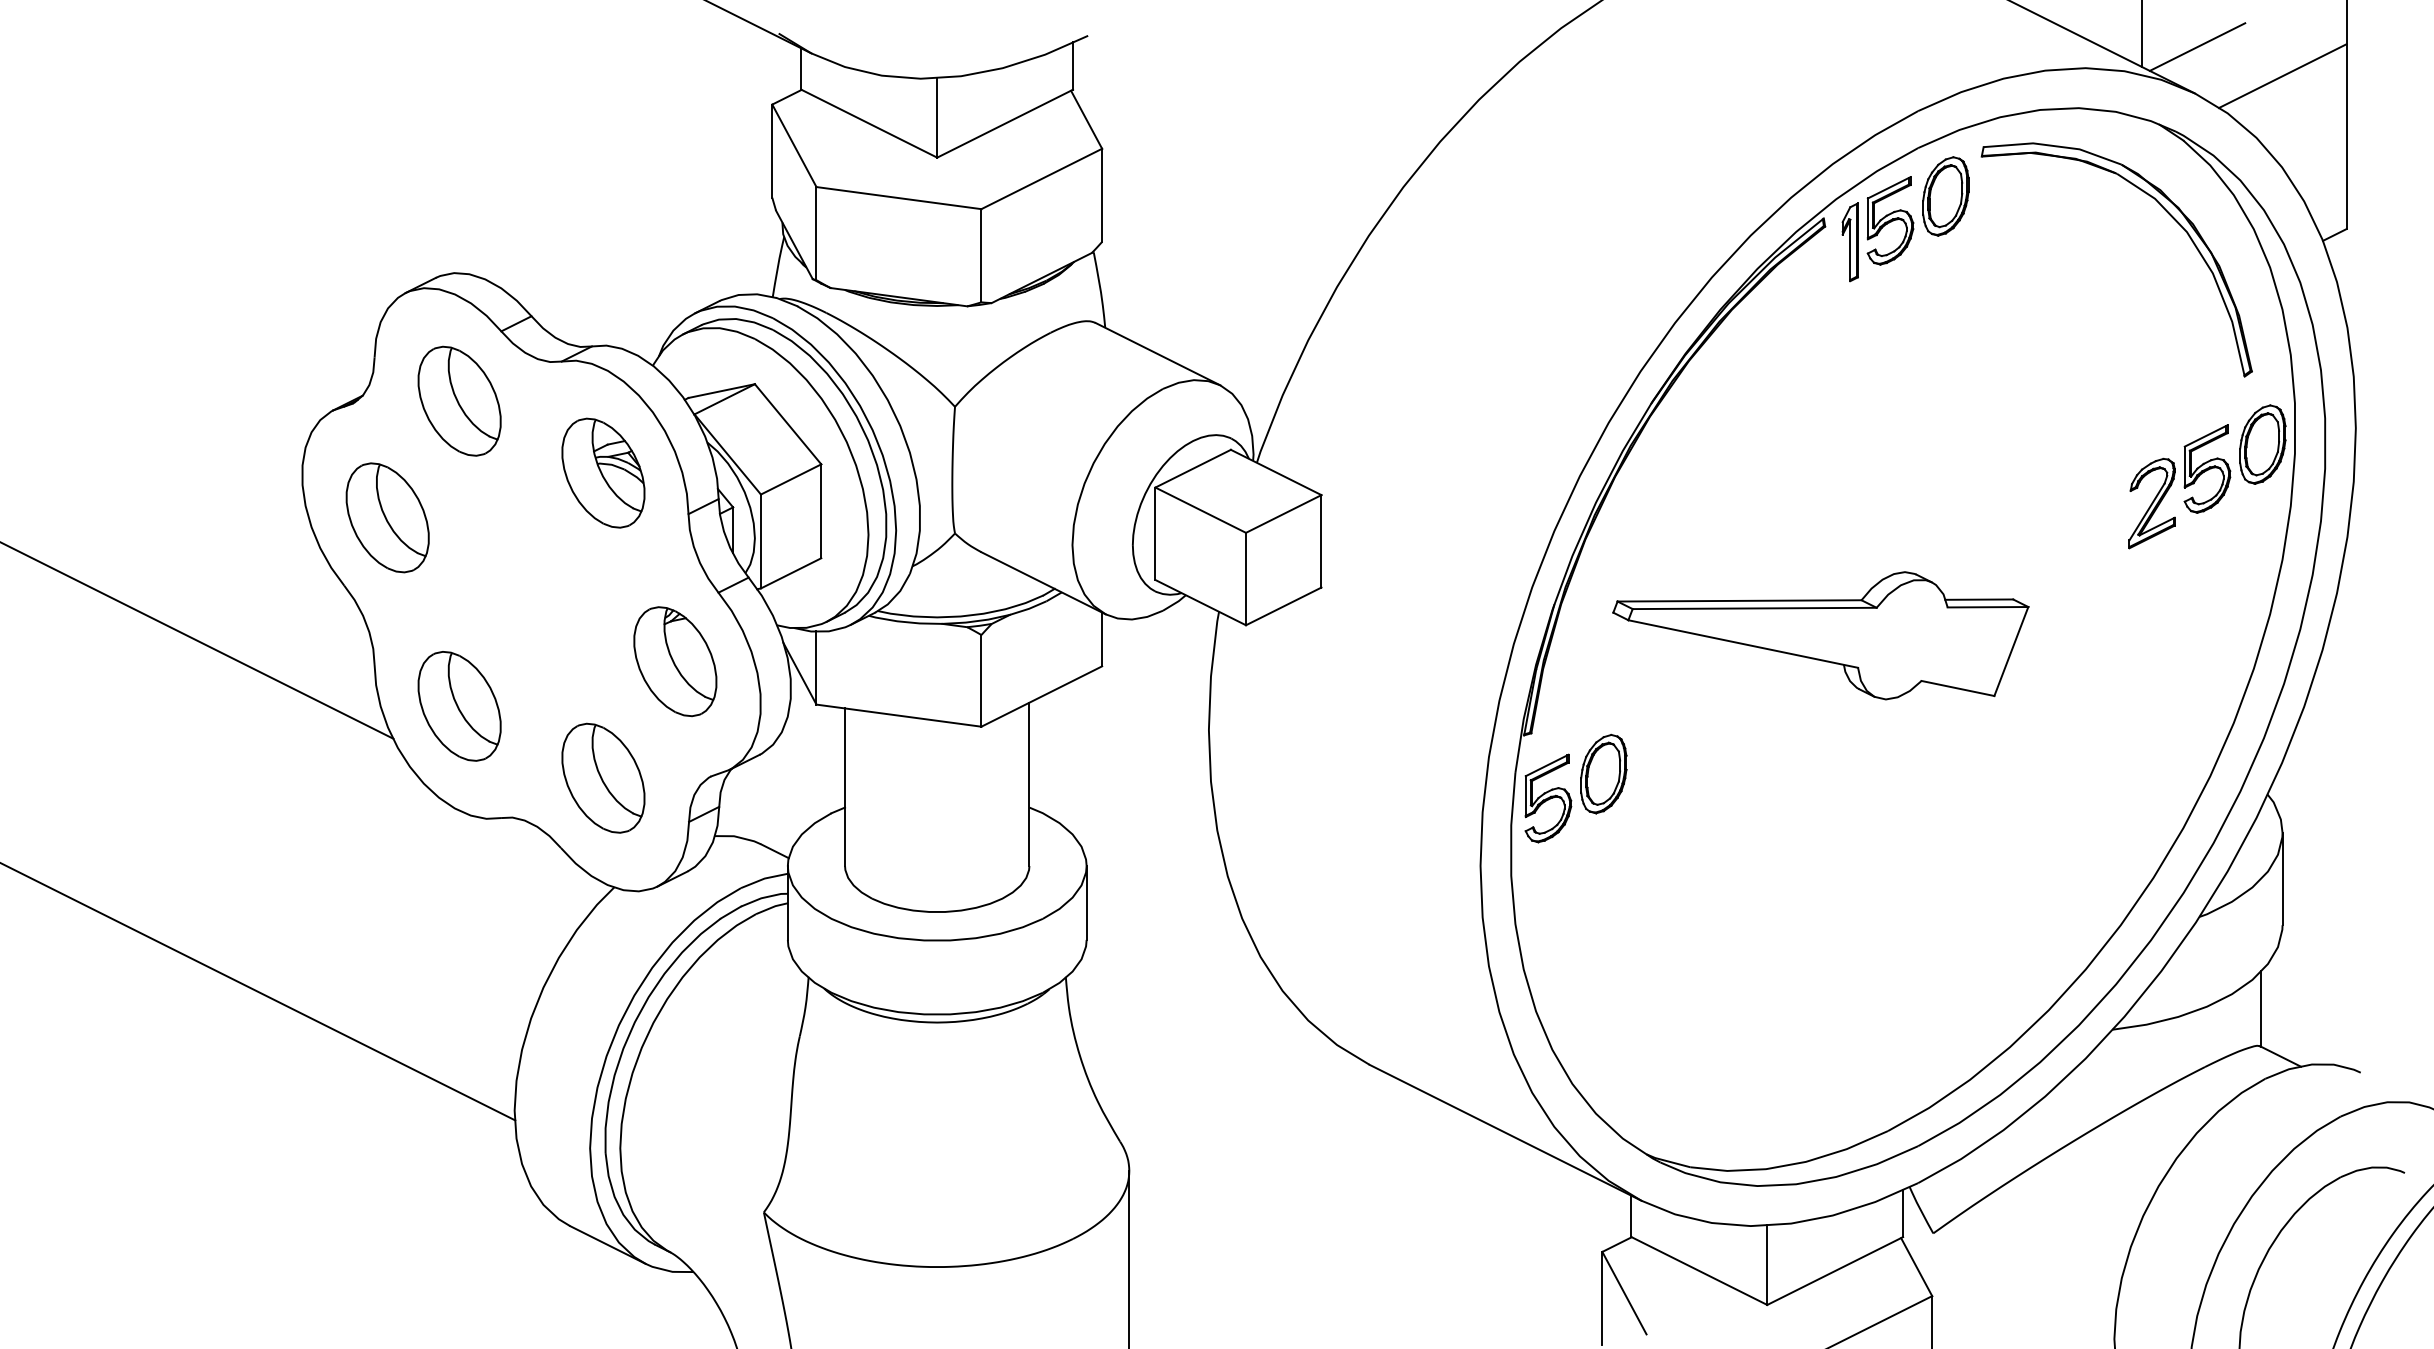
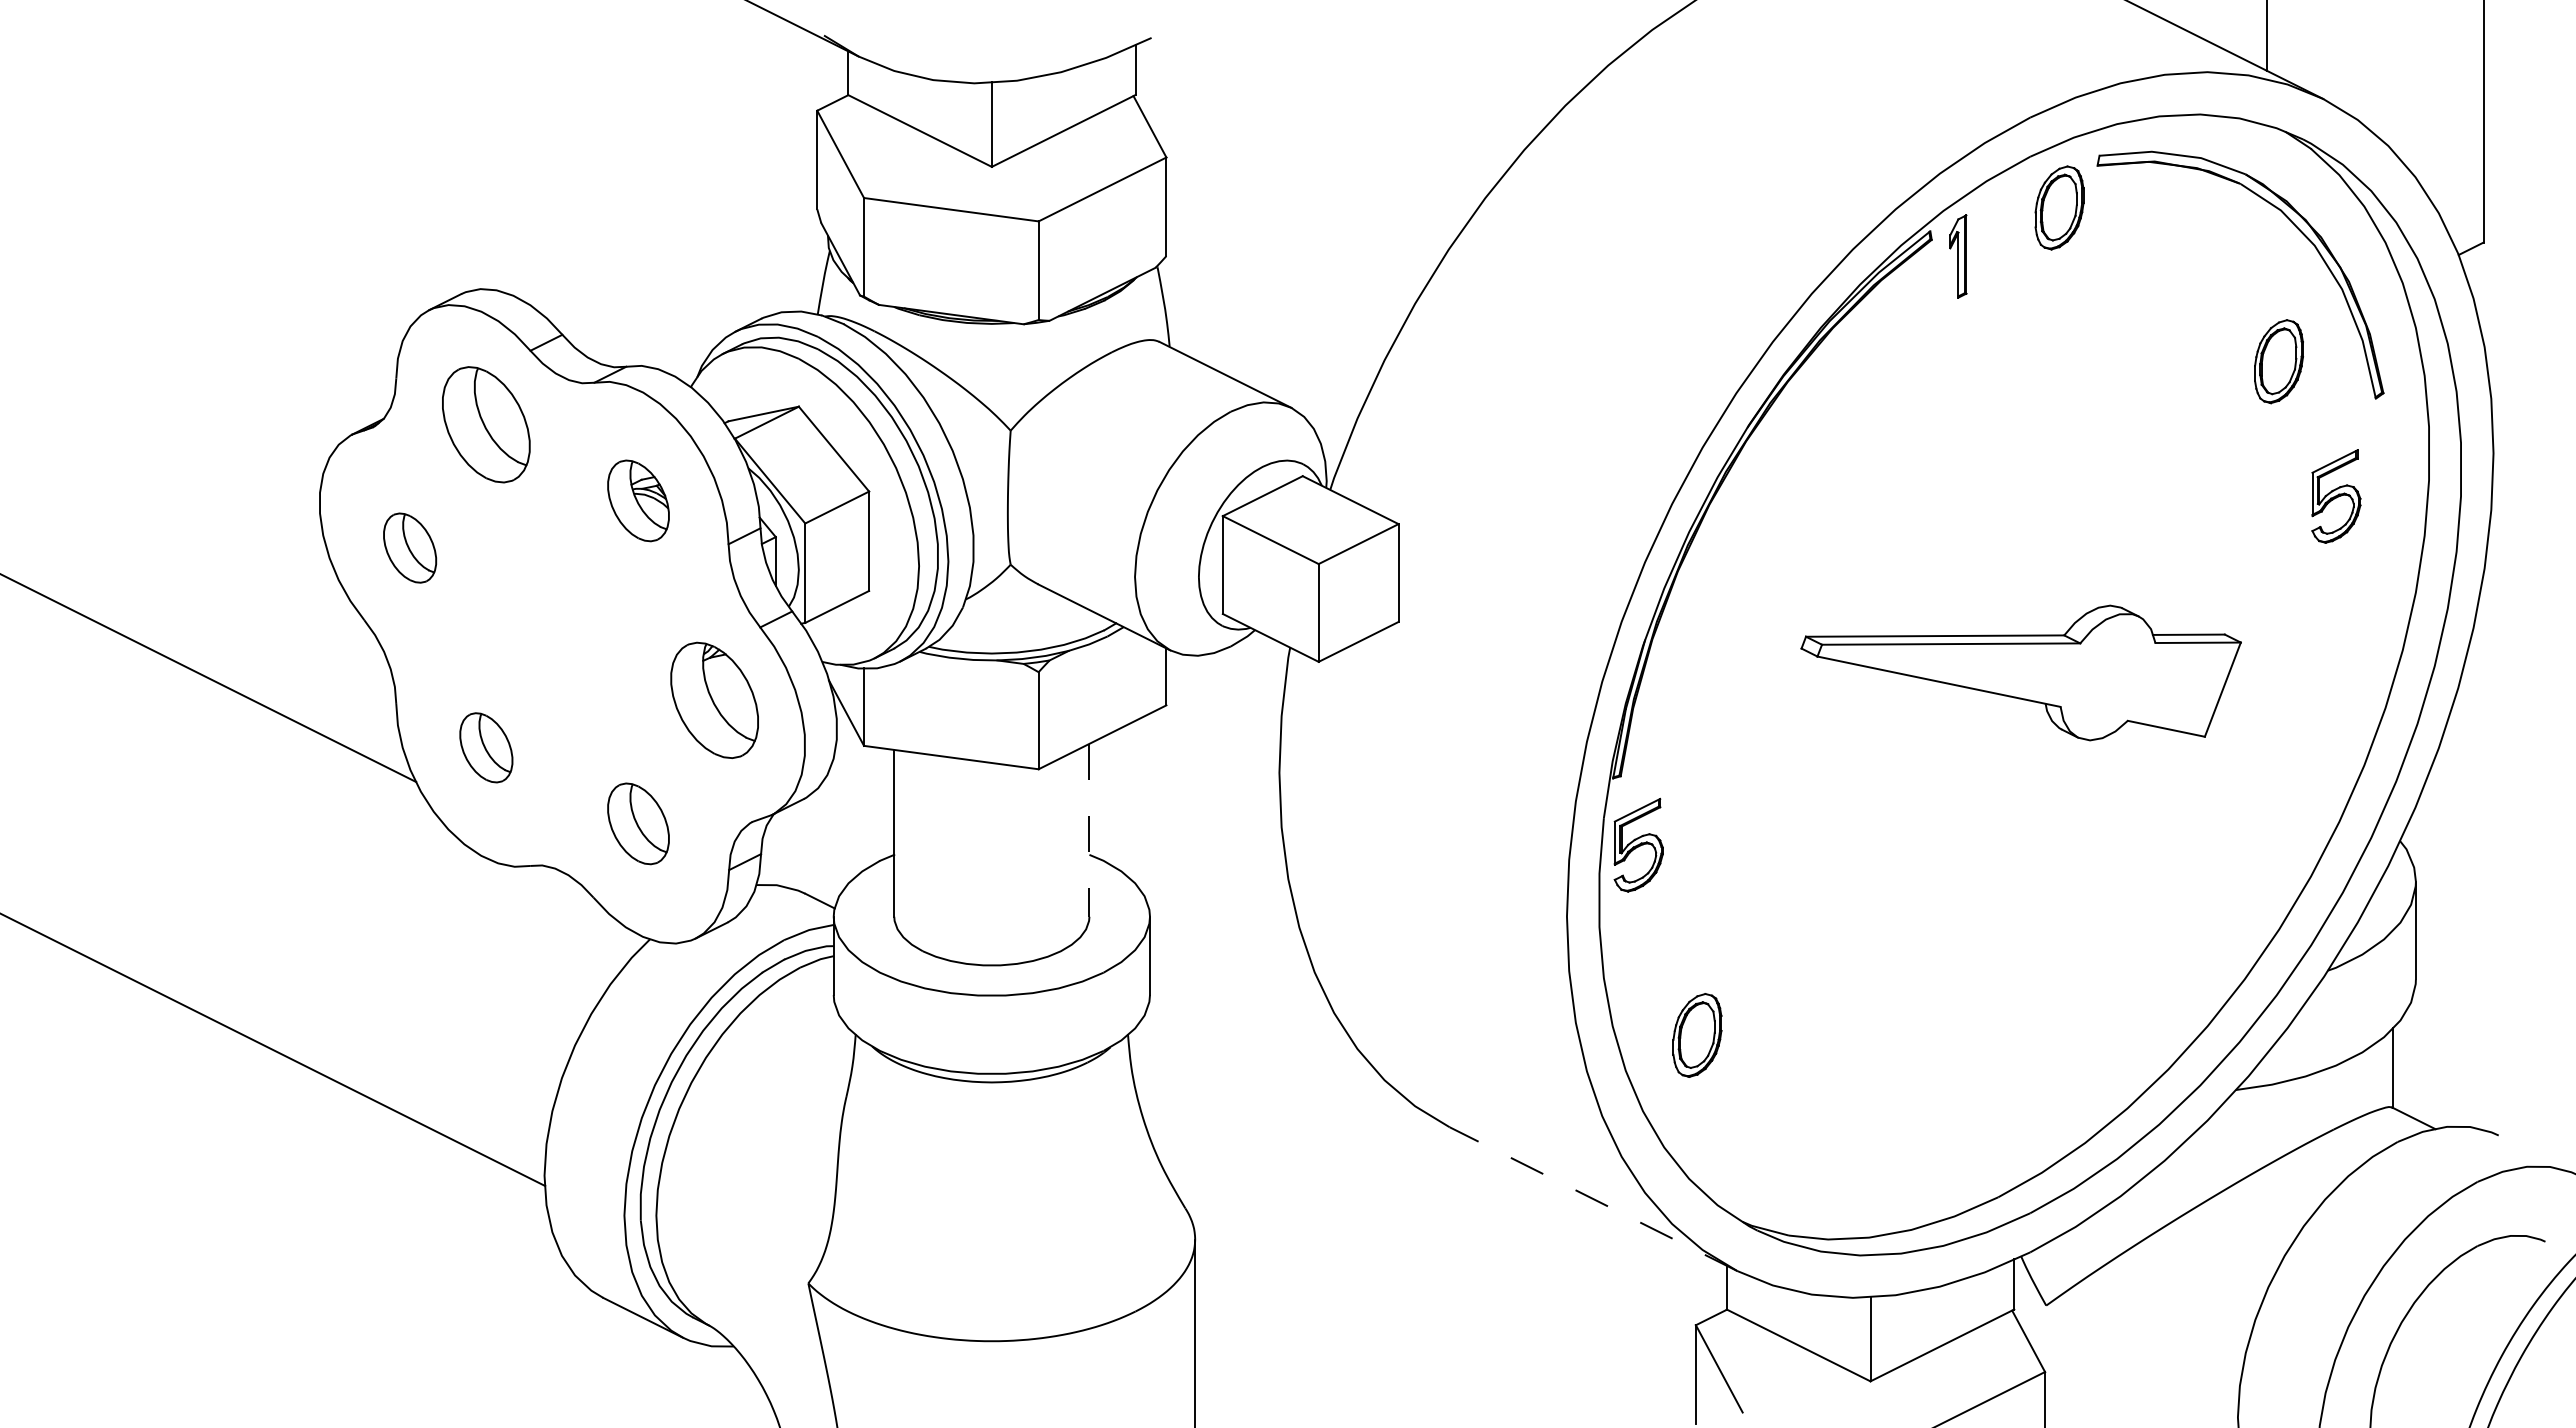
line: (2197, 46) -> (2325, 49), removed
line: (2282, 76) -> (2415, 80), removed
part: (1890, 220) -> (2000, 233), removed
part: (2262, 444) -> (2278, 361), moved
part: (603, 472) -> (638, 500), size x0.7
part: (2151, 503) -> (2277, 532), removed
part: (387, 517) -> (409, 547), size x0.6
part: (1820, 635) -> (2020, 672), moved
part: (459, 706) -> (486, 747), size x0.6
part: (1603, 774) -> (1697, 1035), moved
part: (603, 777) -> (638, 823), size x0.7
line: (1029, 784) -> (1089, 830), solid -> dashed
line: (1505, 1133) -> (1593, 1199), solid -> dashed

